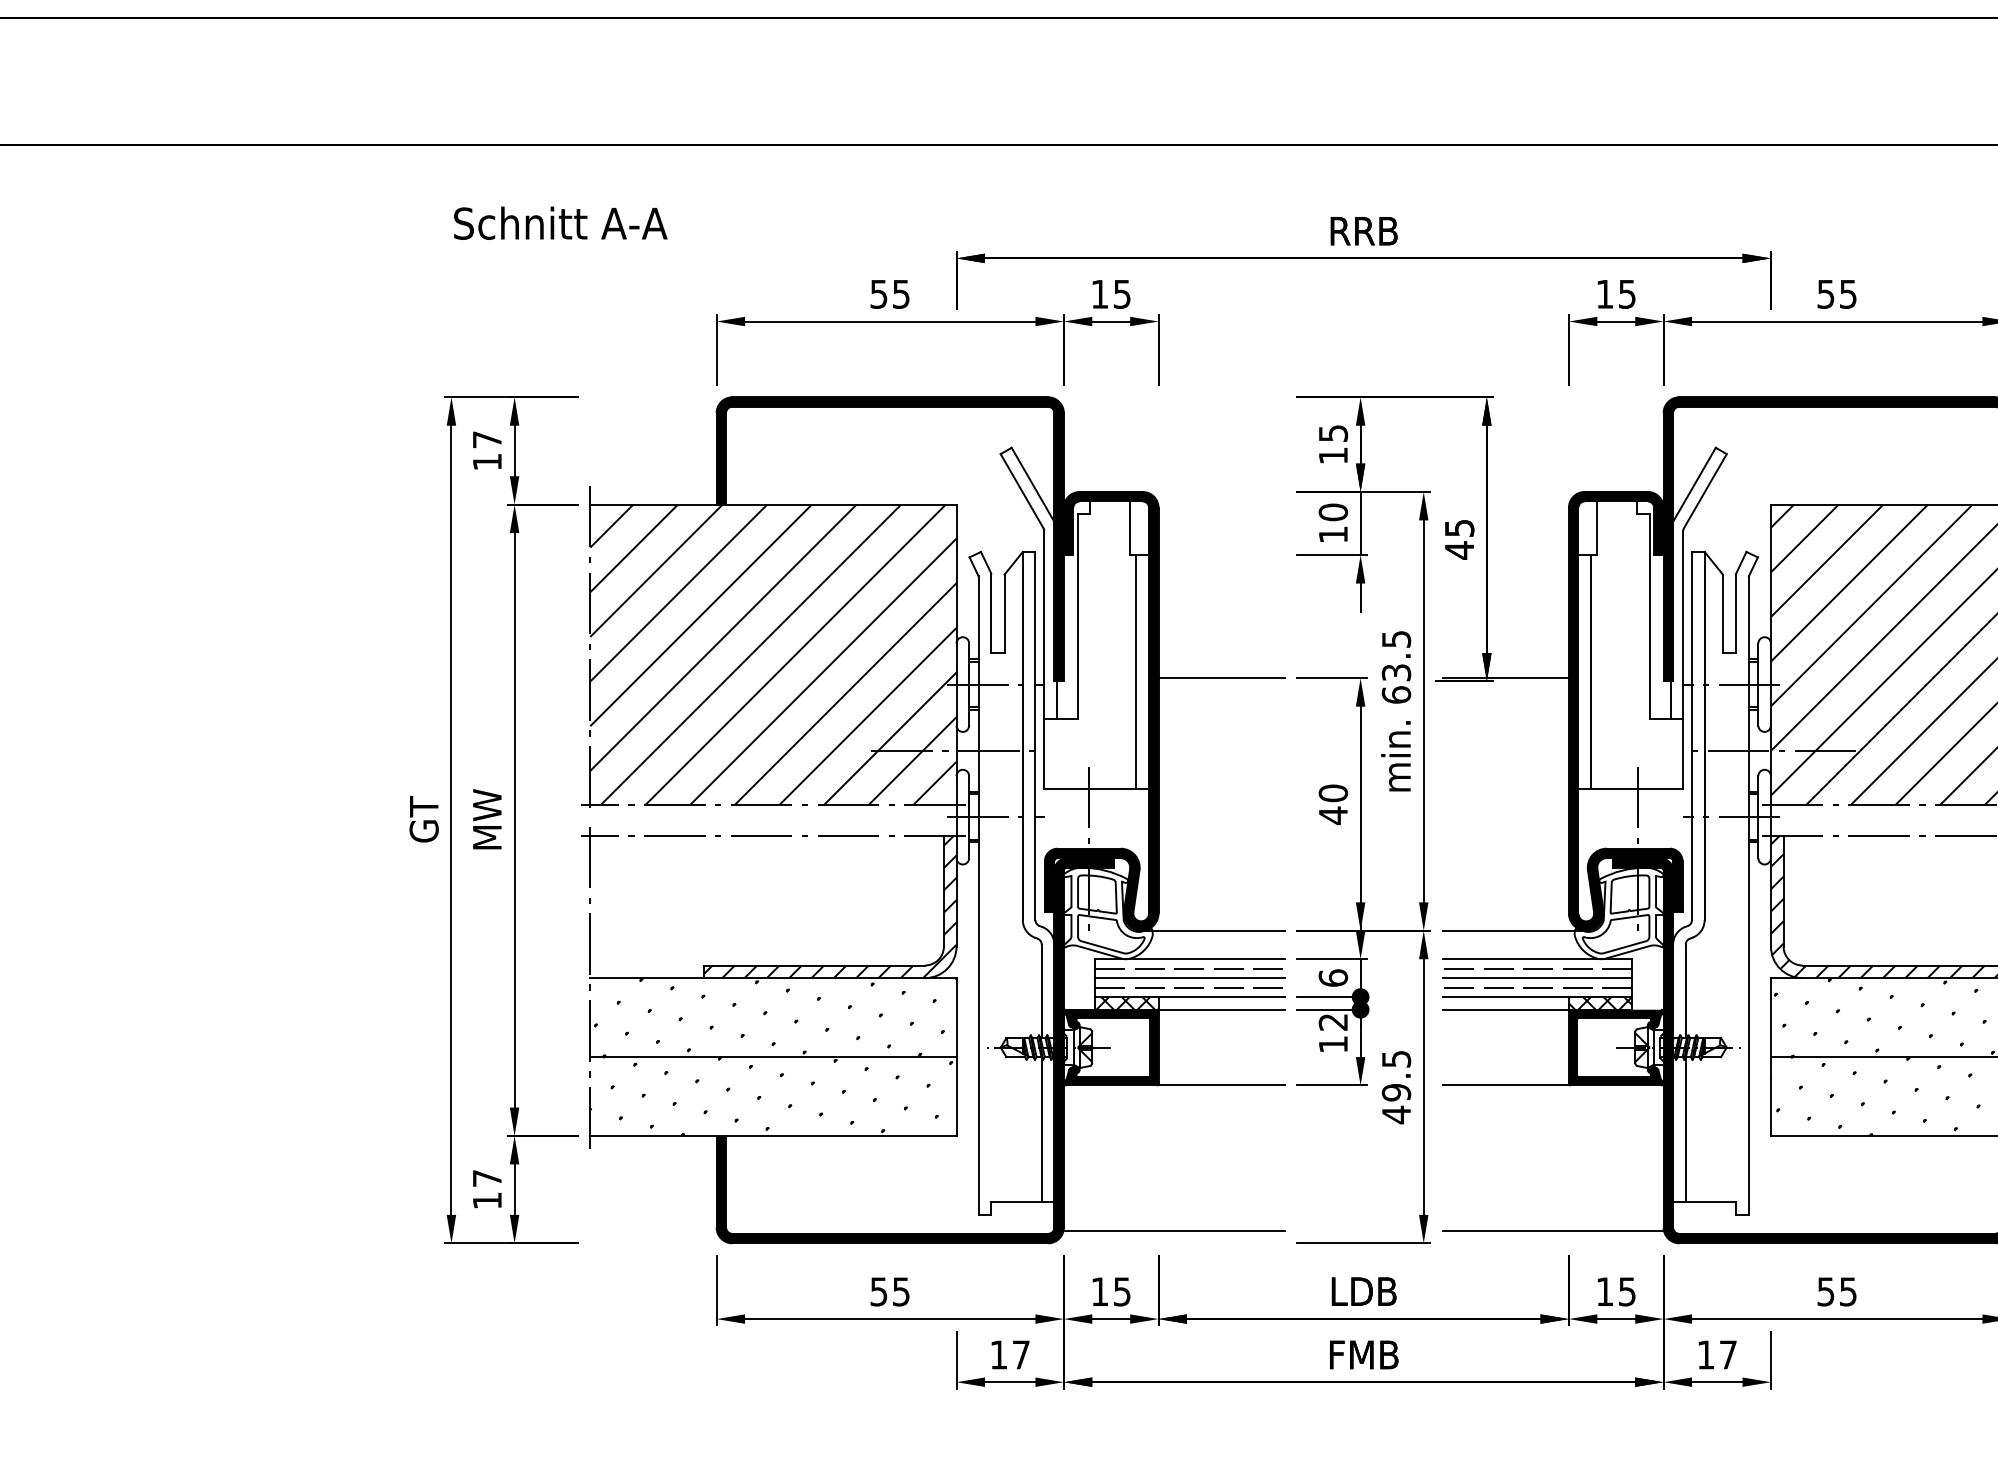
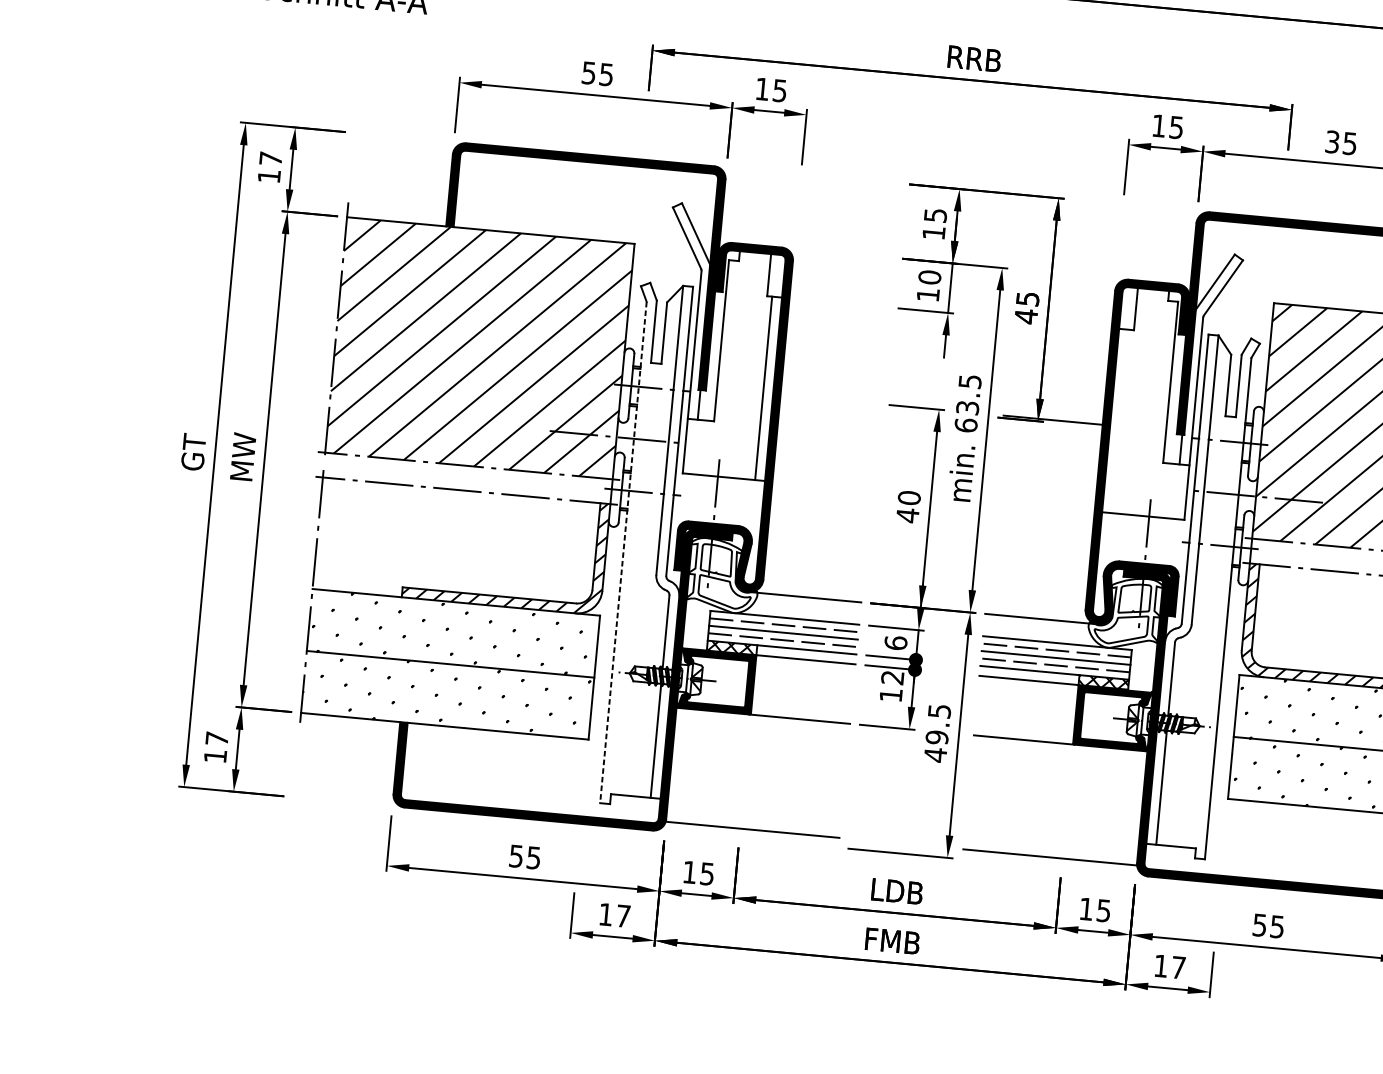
text: (1826, 293) -> (1332, 141), 55 -> 35
line: (1591, 671) -> (1120, 421), removed
line: (1221, 678) -> (829, 399), removed
line: (978, 896) -> (623, 553), solid -> dashed

